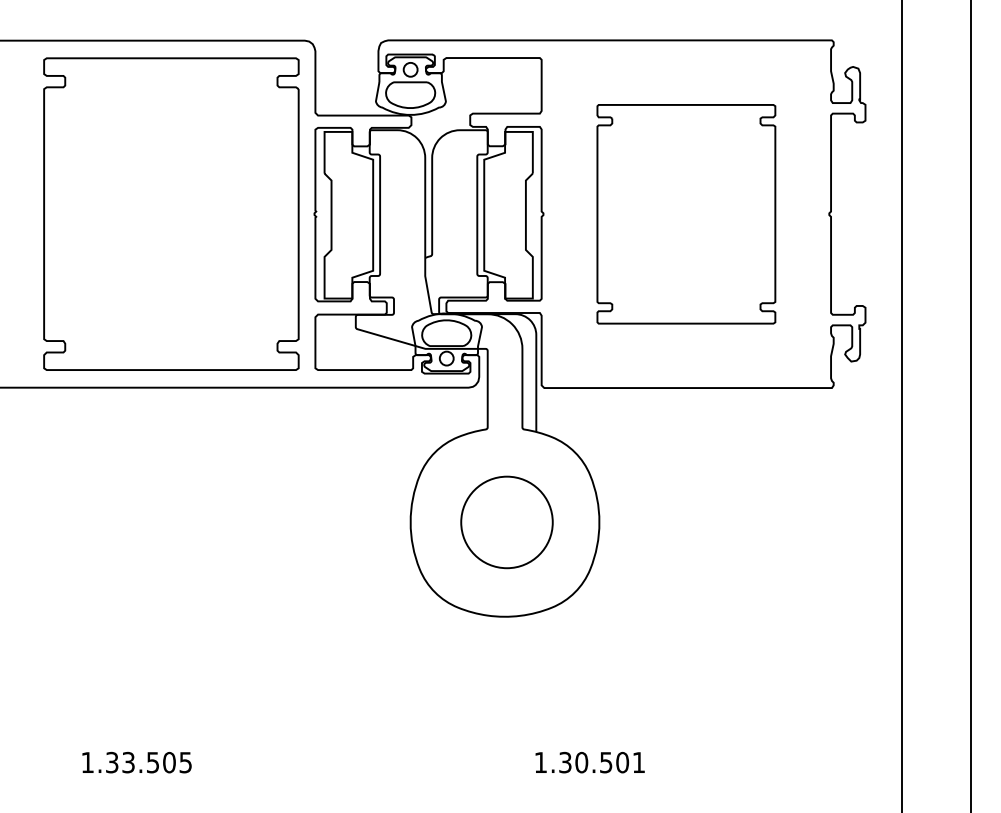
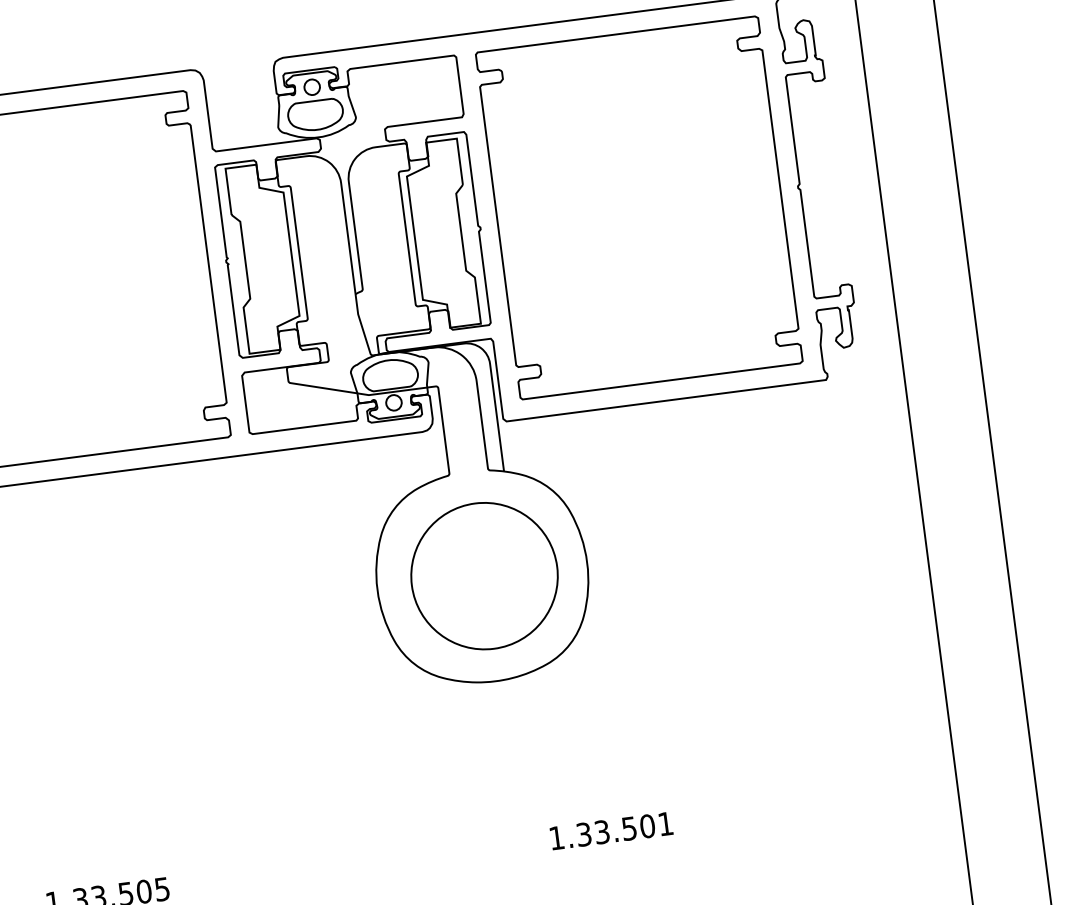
part: (686, 214) -> (639, 208), size x1.43
circle: (506, 522) -> (483, 576), size x1.43
text: (581, 762) -> (601, 832), 1.30.501 -> 1.33.501

